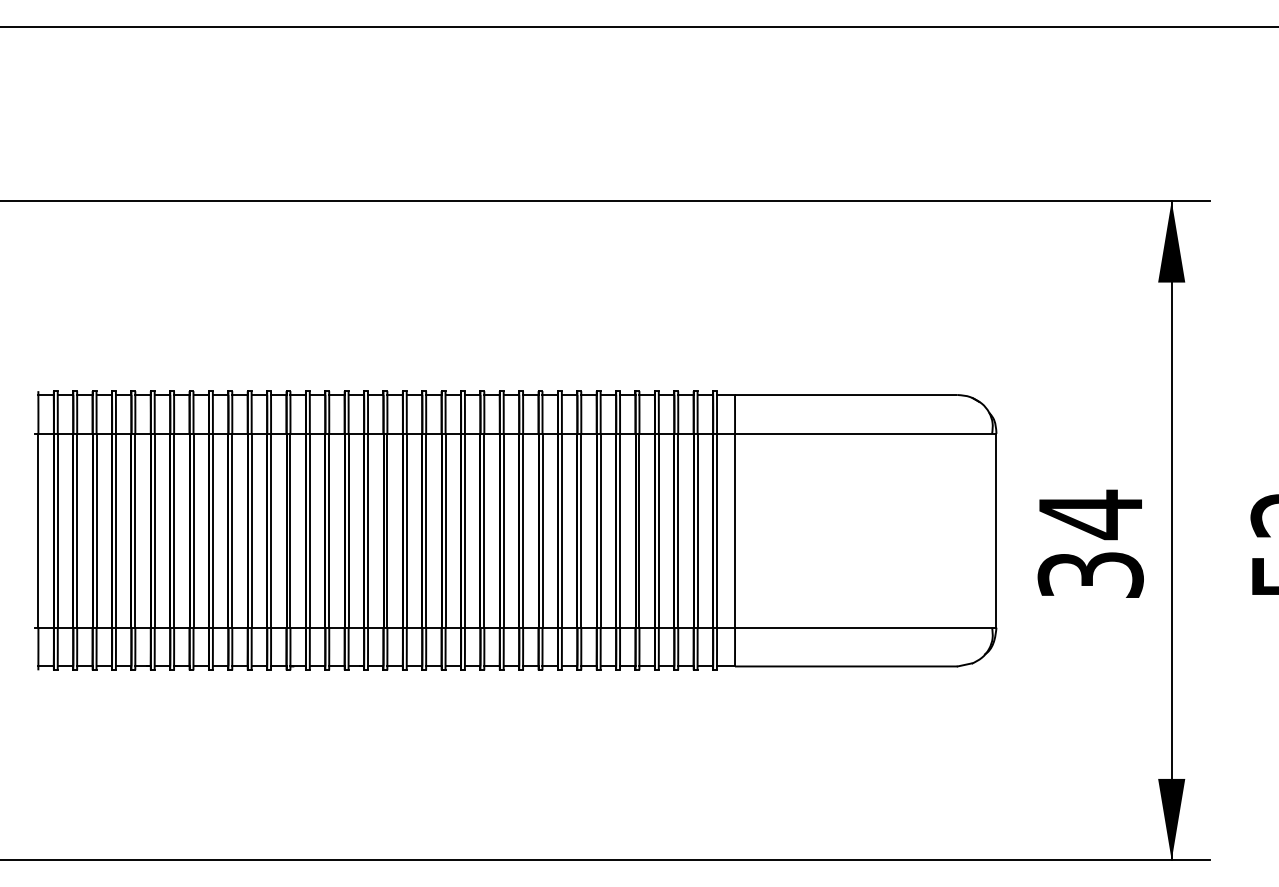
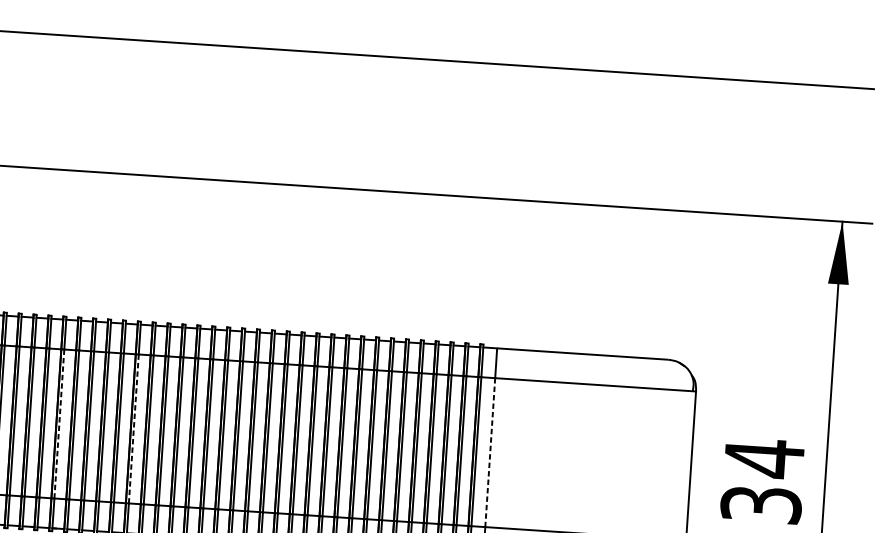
line: (174, 530) -> (59, 423), solid -> dashed
line: (271, 530) -> (134, 428), solid -> dashed
line: (735, 530) -> (490, 452), solid -> dashed

